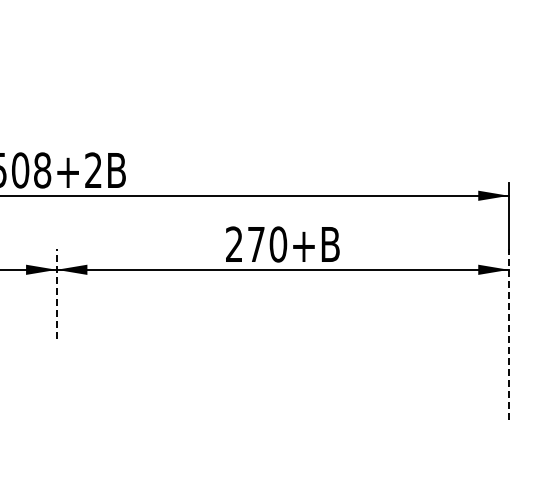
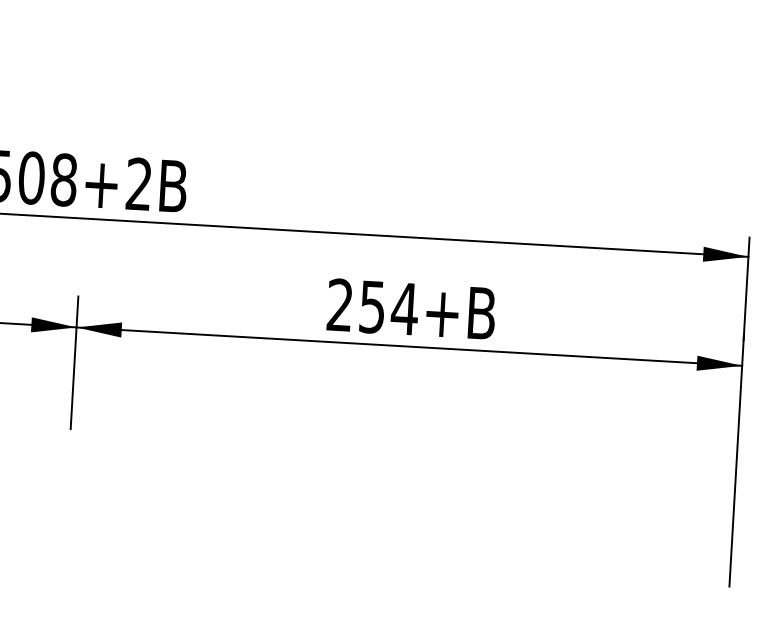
text: (267, 244) -> (388, 308), 270+B -> 254+B
line: (56, 293) -> (74, 362), dashed -> solid
line: (508, 334) -> (736, 460), dashed -> solid

